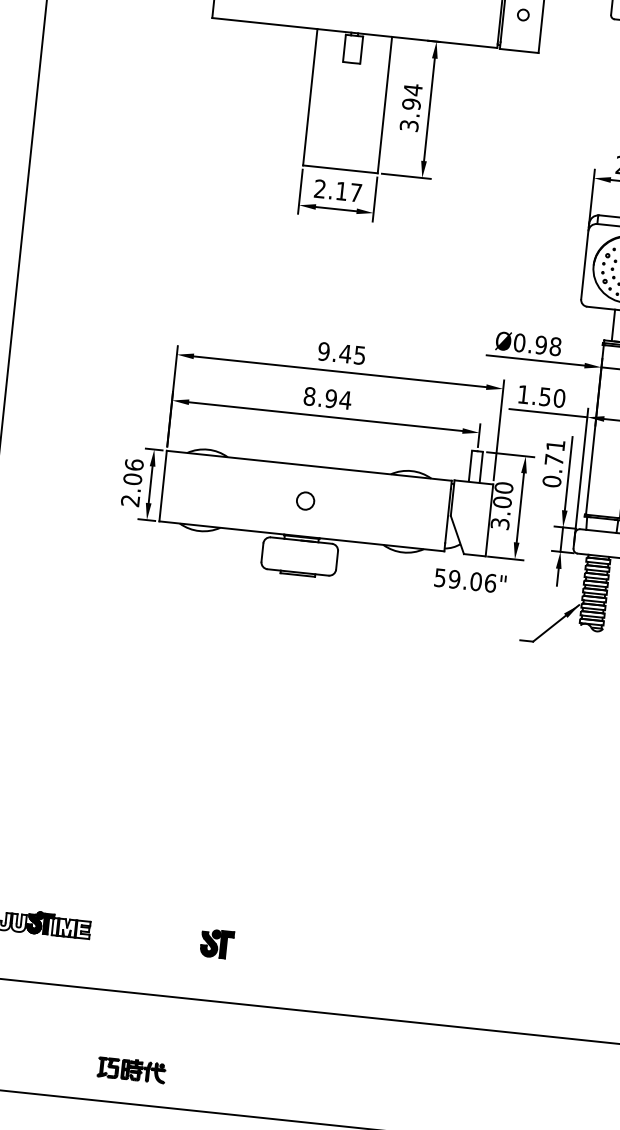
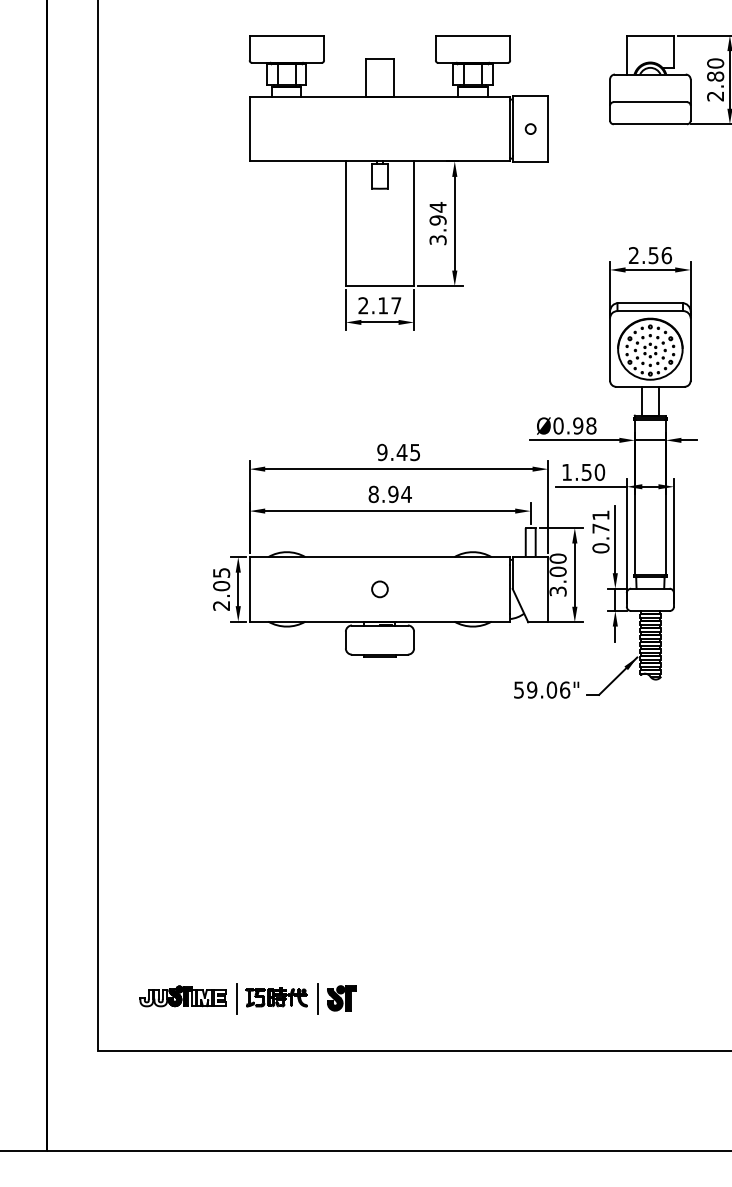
text: (134, 464) -> (221, 572), 2.06 -> 2.05
text: (470, 580) -> (546, 689), moved
line: (101, 931) -> (236, 998), added
line: (190, 941) -> (317, 998), added
part: (131, 1069) -> (276, 997), moved

